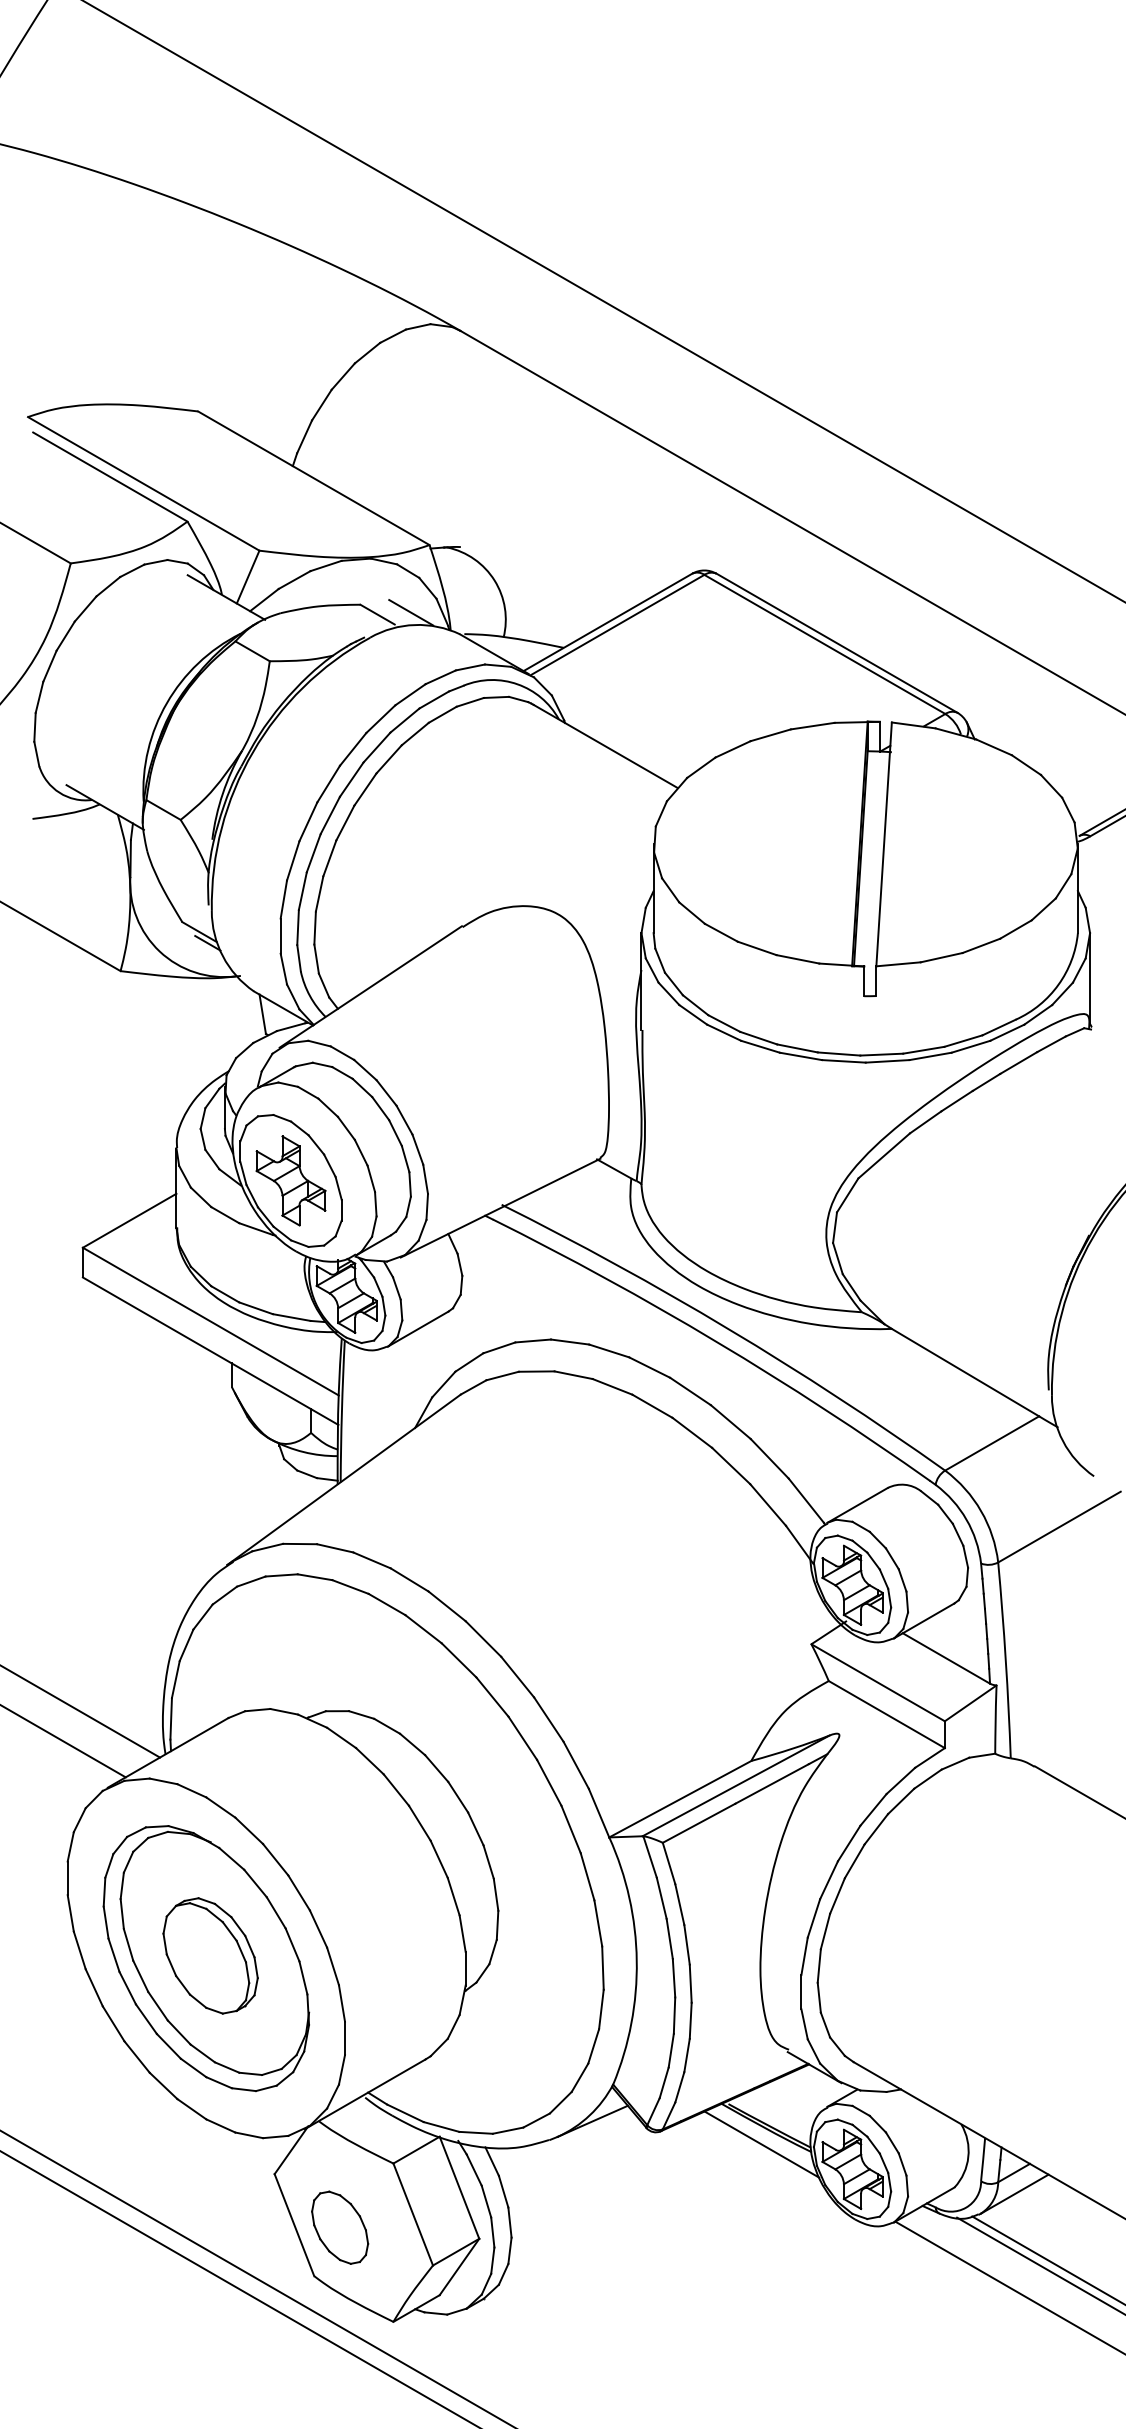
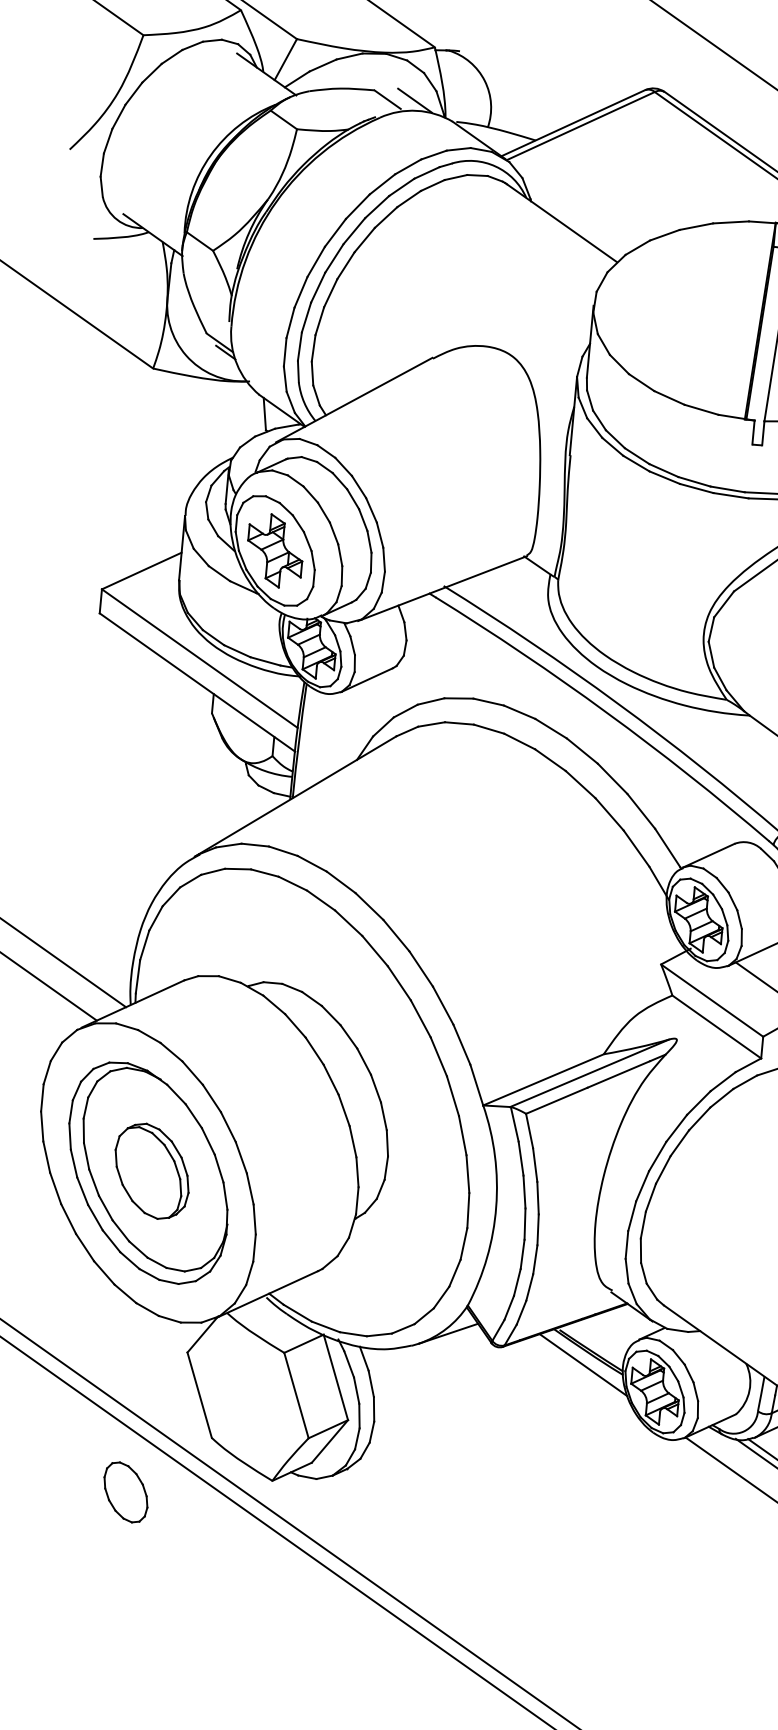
part: (340, 2227) -> (126, 1492), moved

